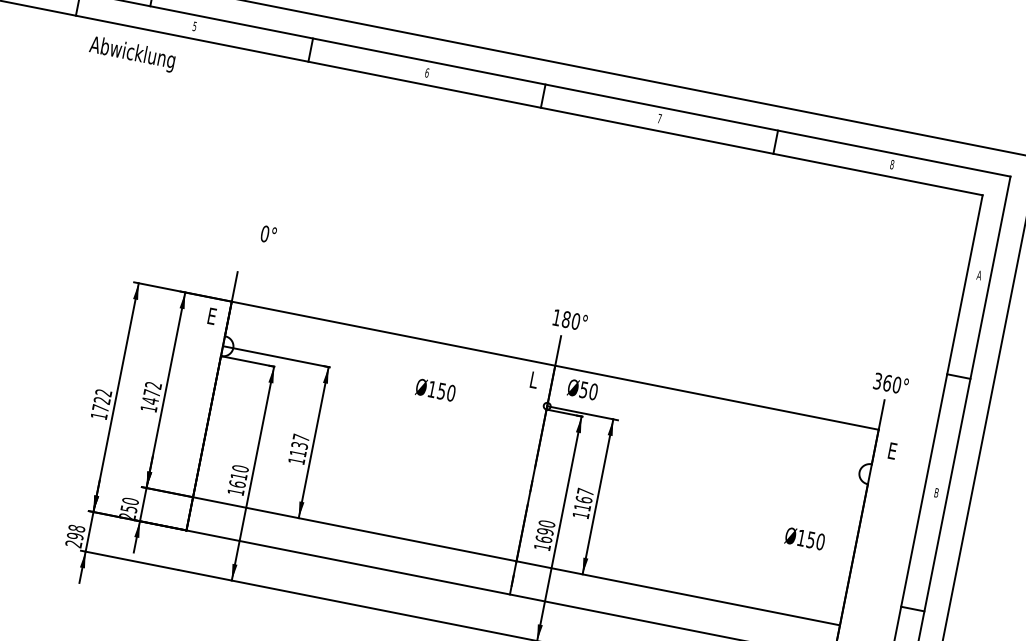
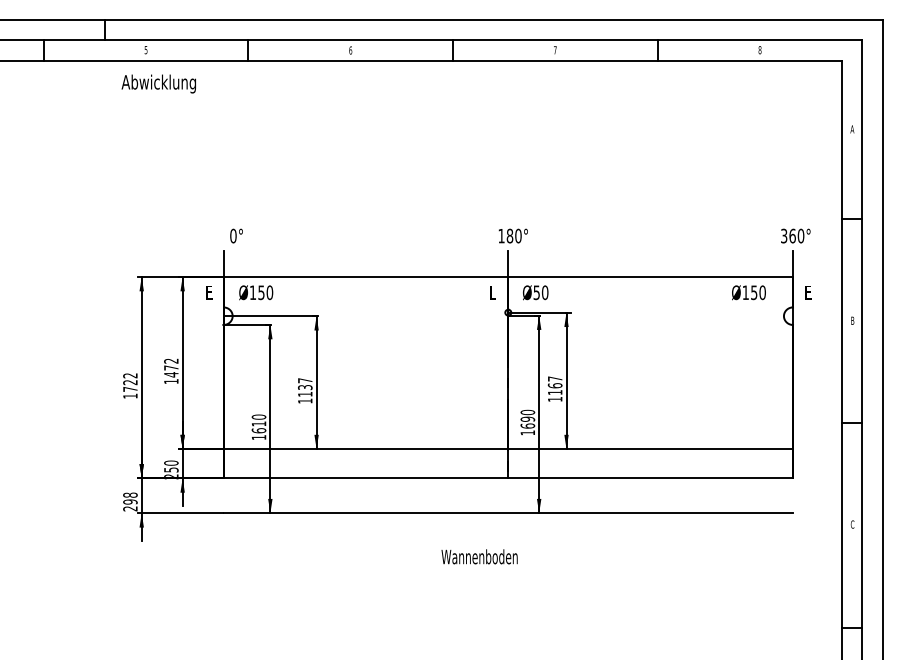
text: (132, 53) -> (158, 83), moved
text: (268, 233) -> (236, 235), moved
text: (436, 389) -> (256, 292), moved
text: (804, 538) -> (748, 292), moved

